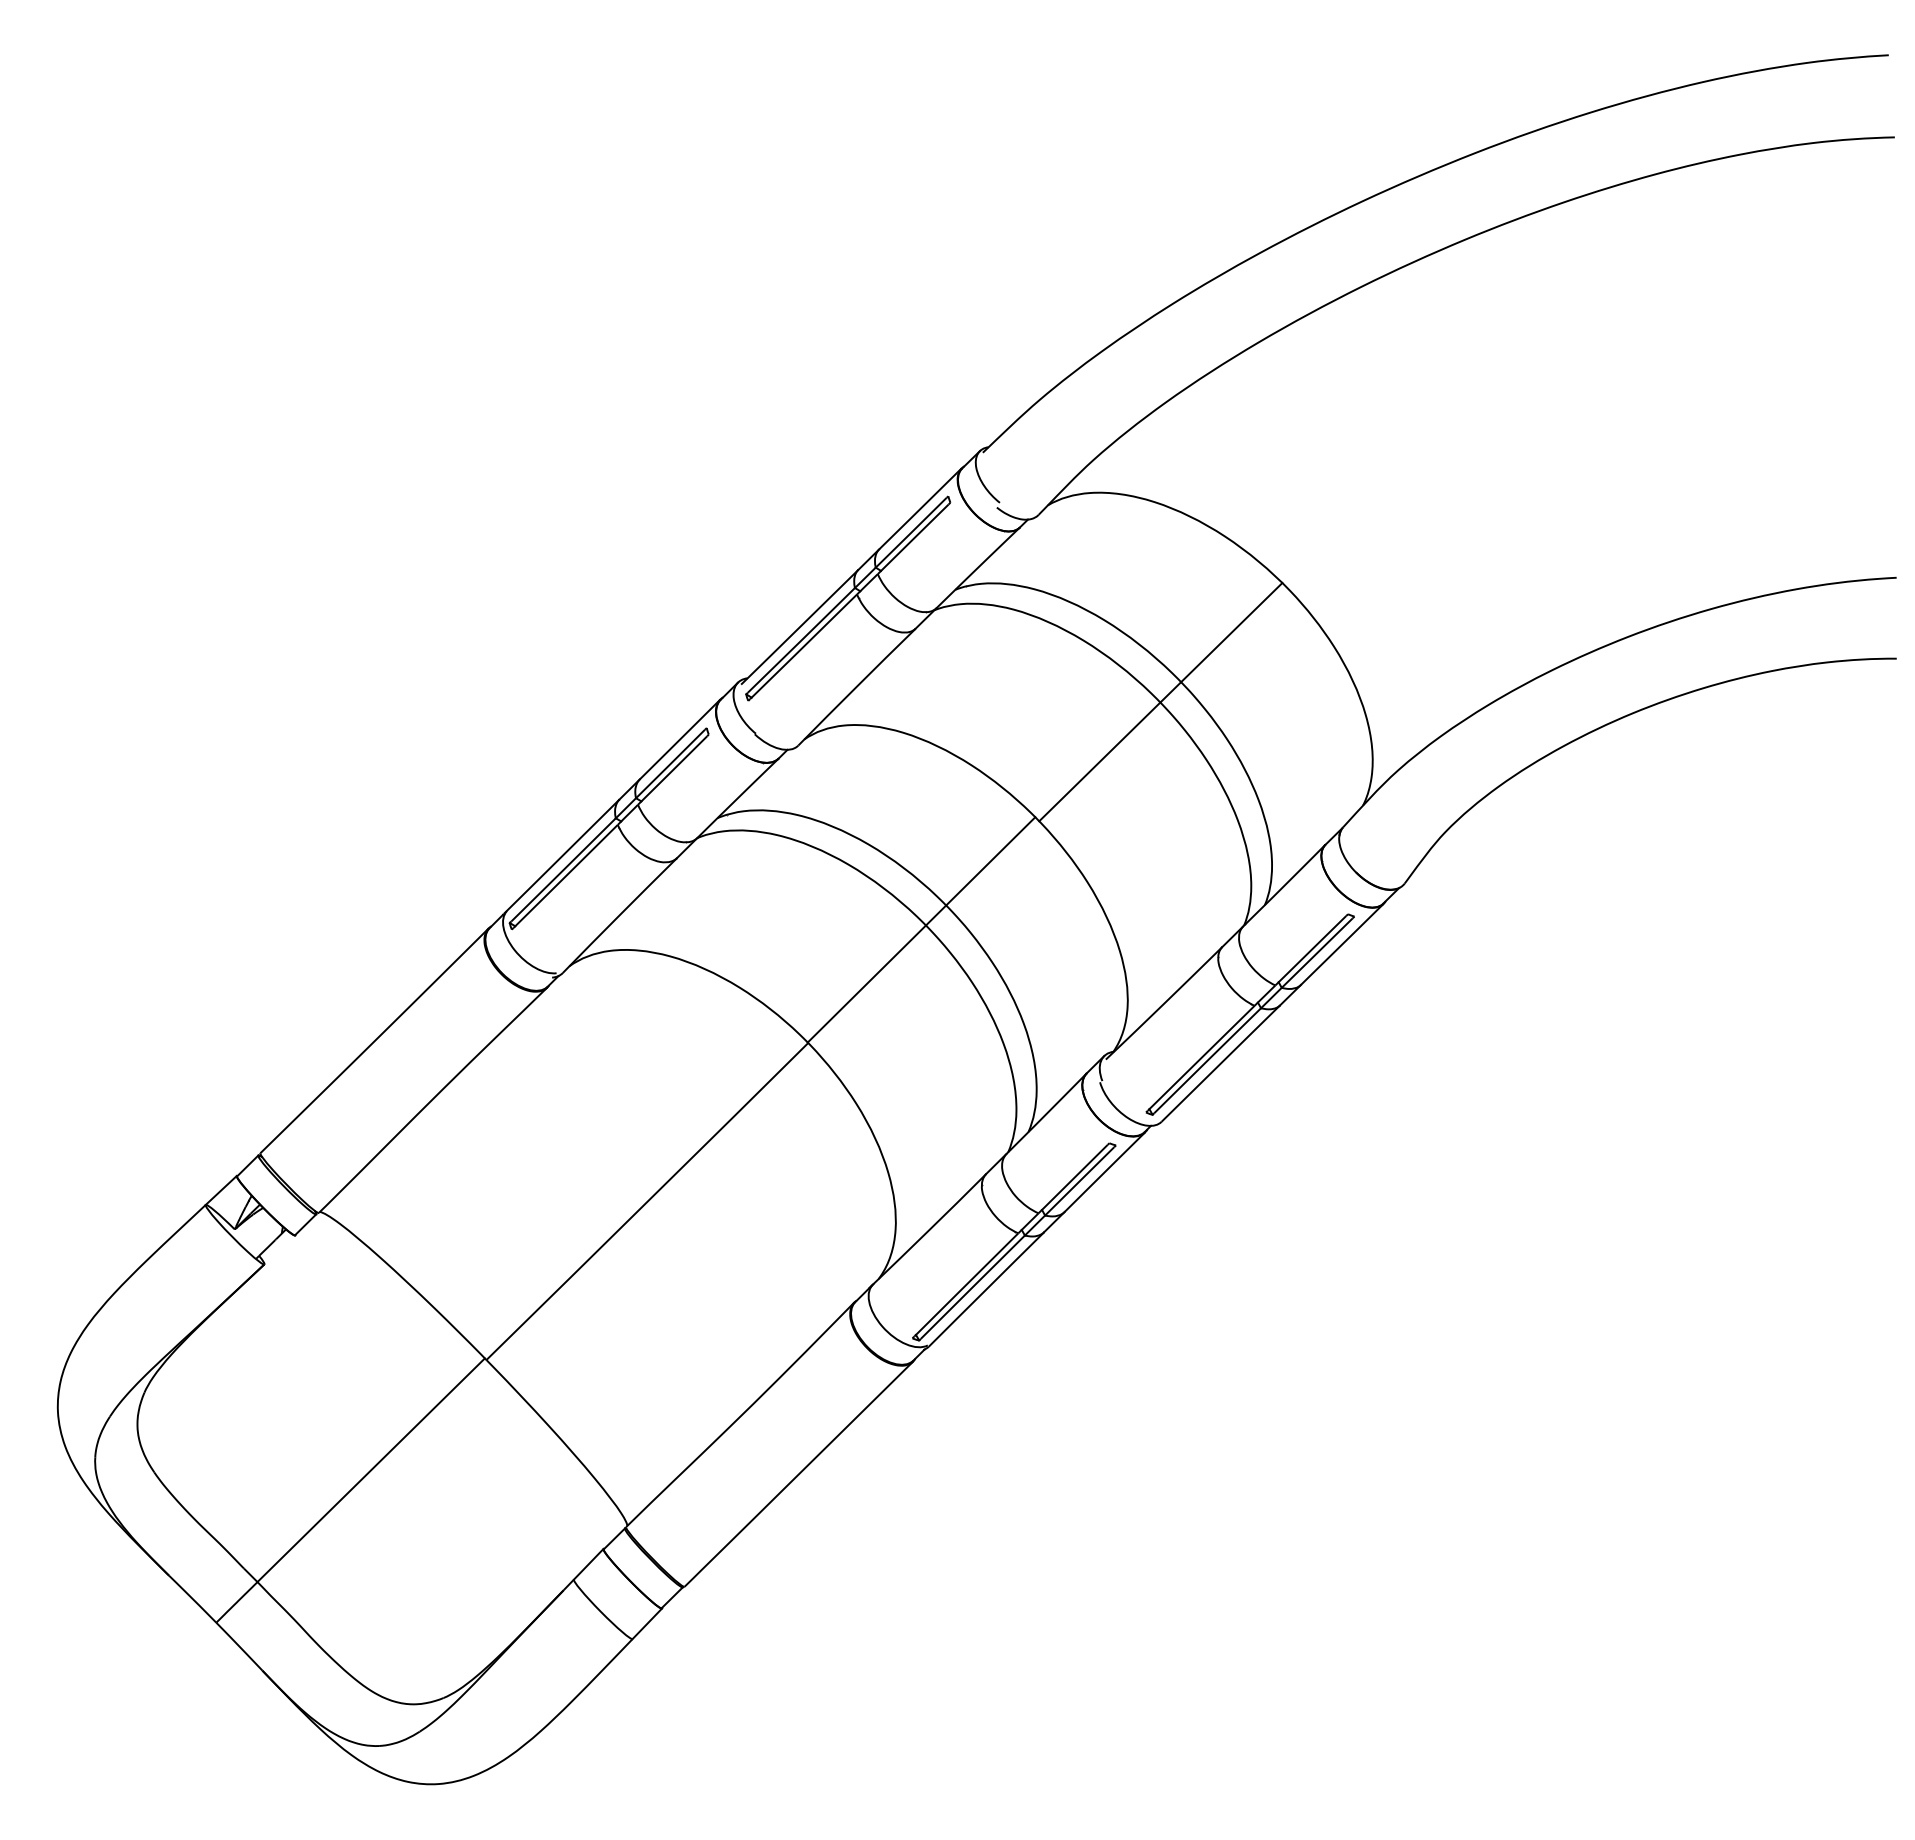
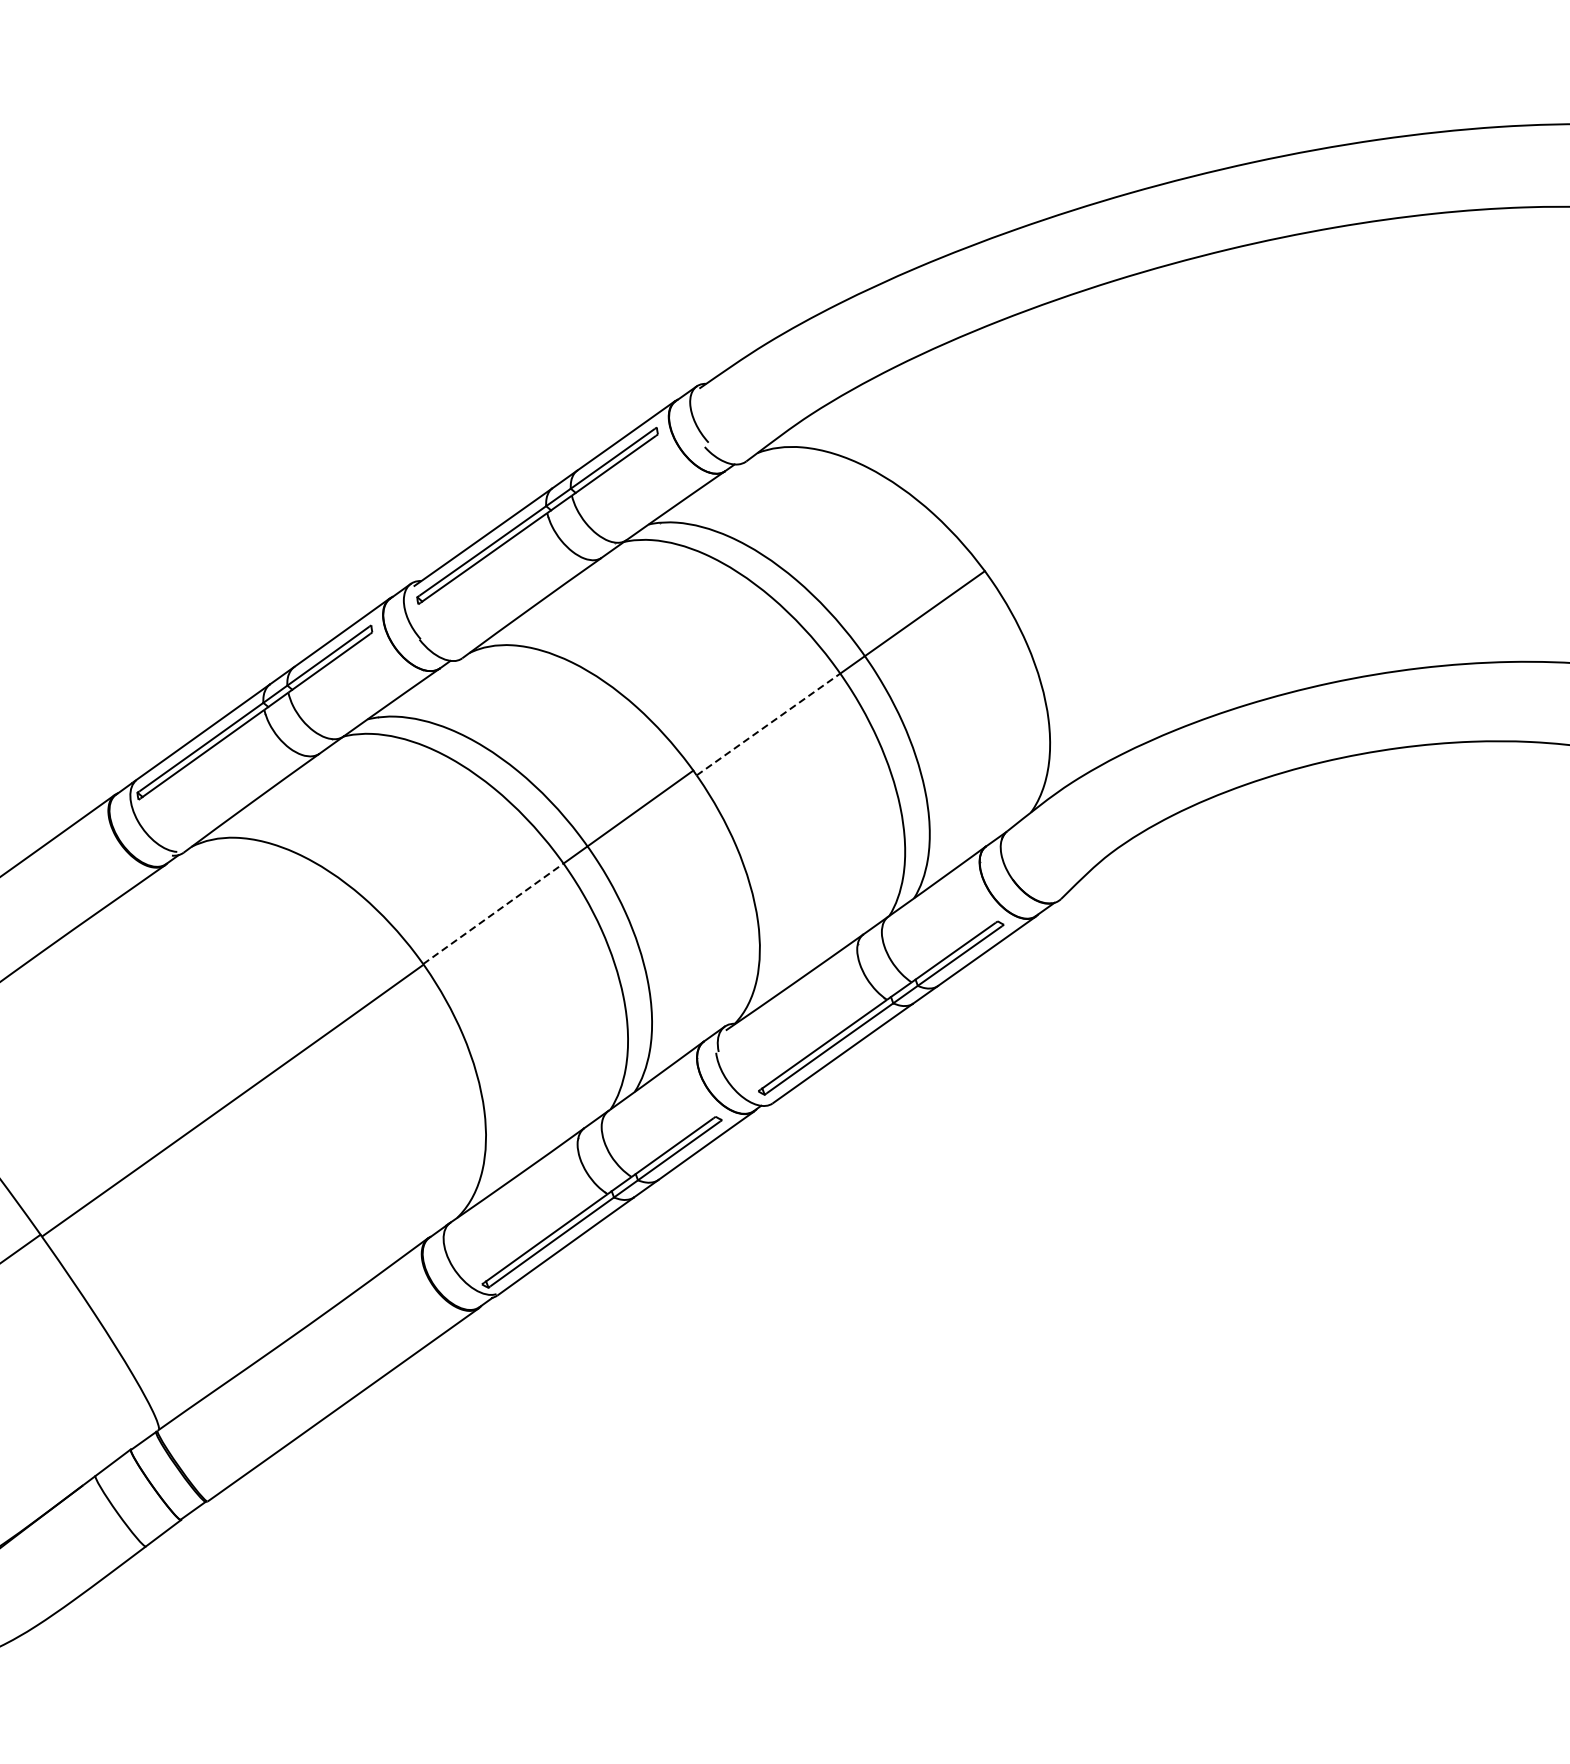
line: (1099, 761) -> (768, 724), solid -> dashed
line: (867, 983) -> (494, 913), solid -> dashed

